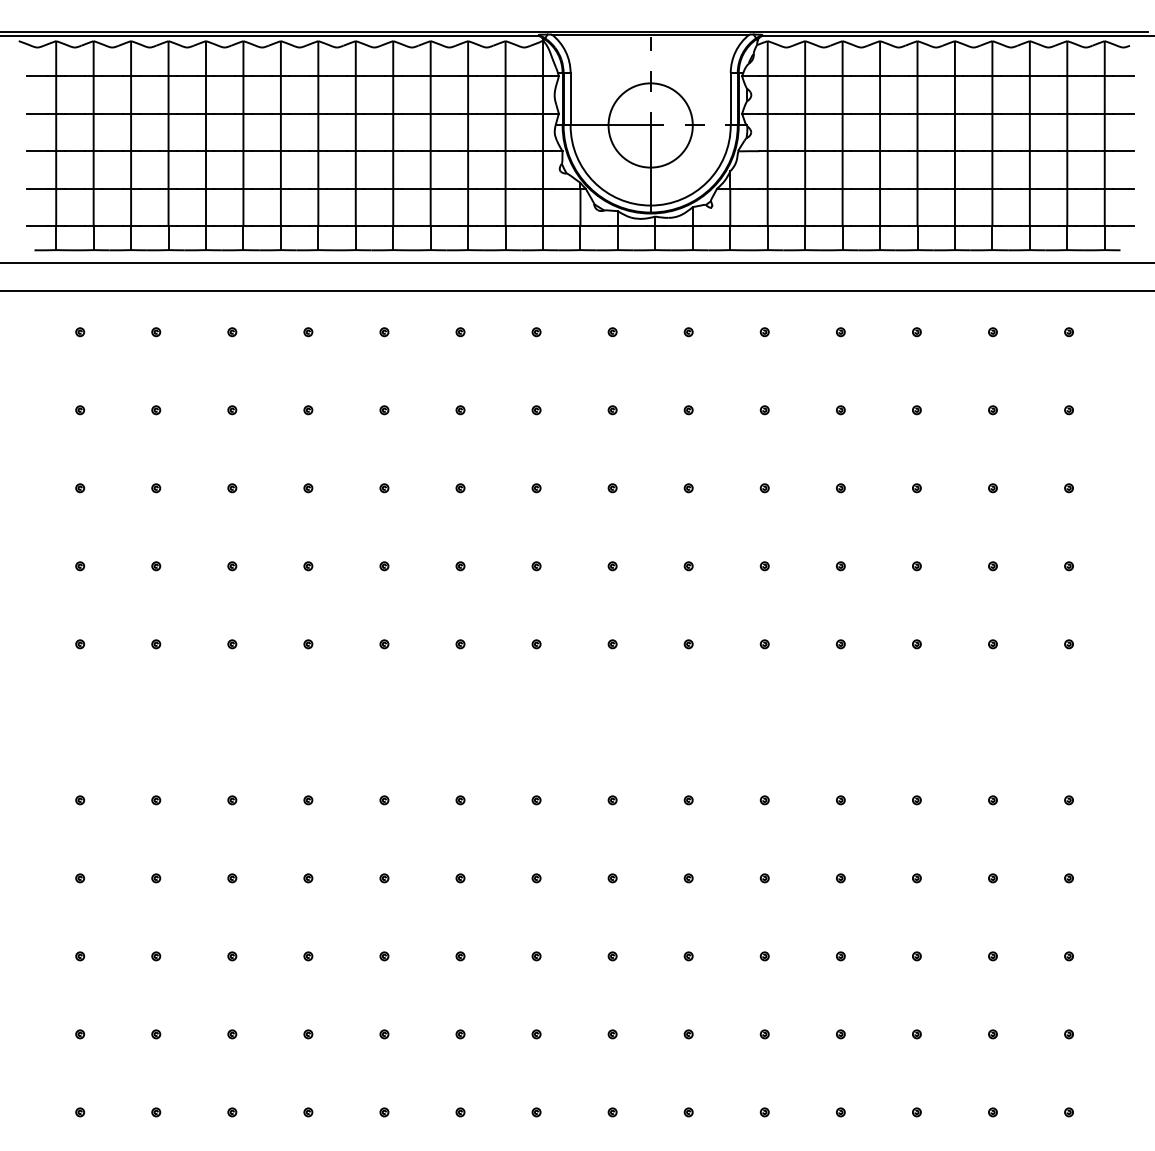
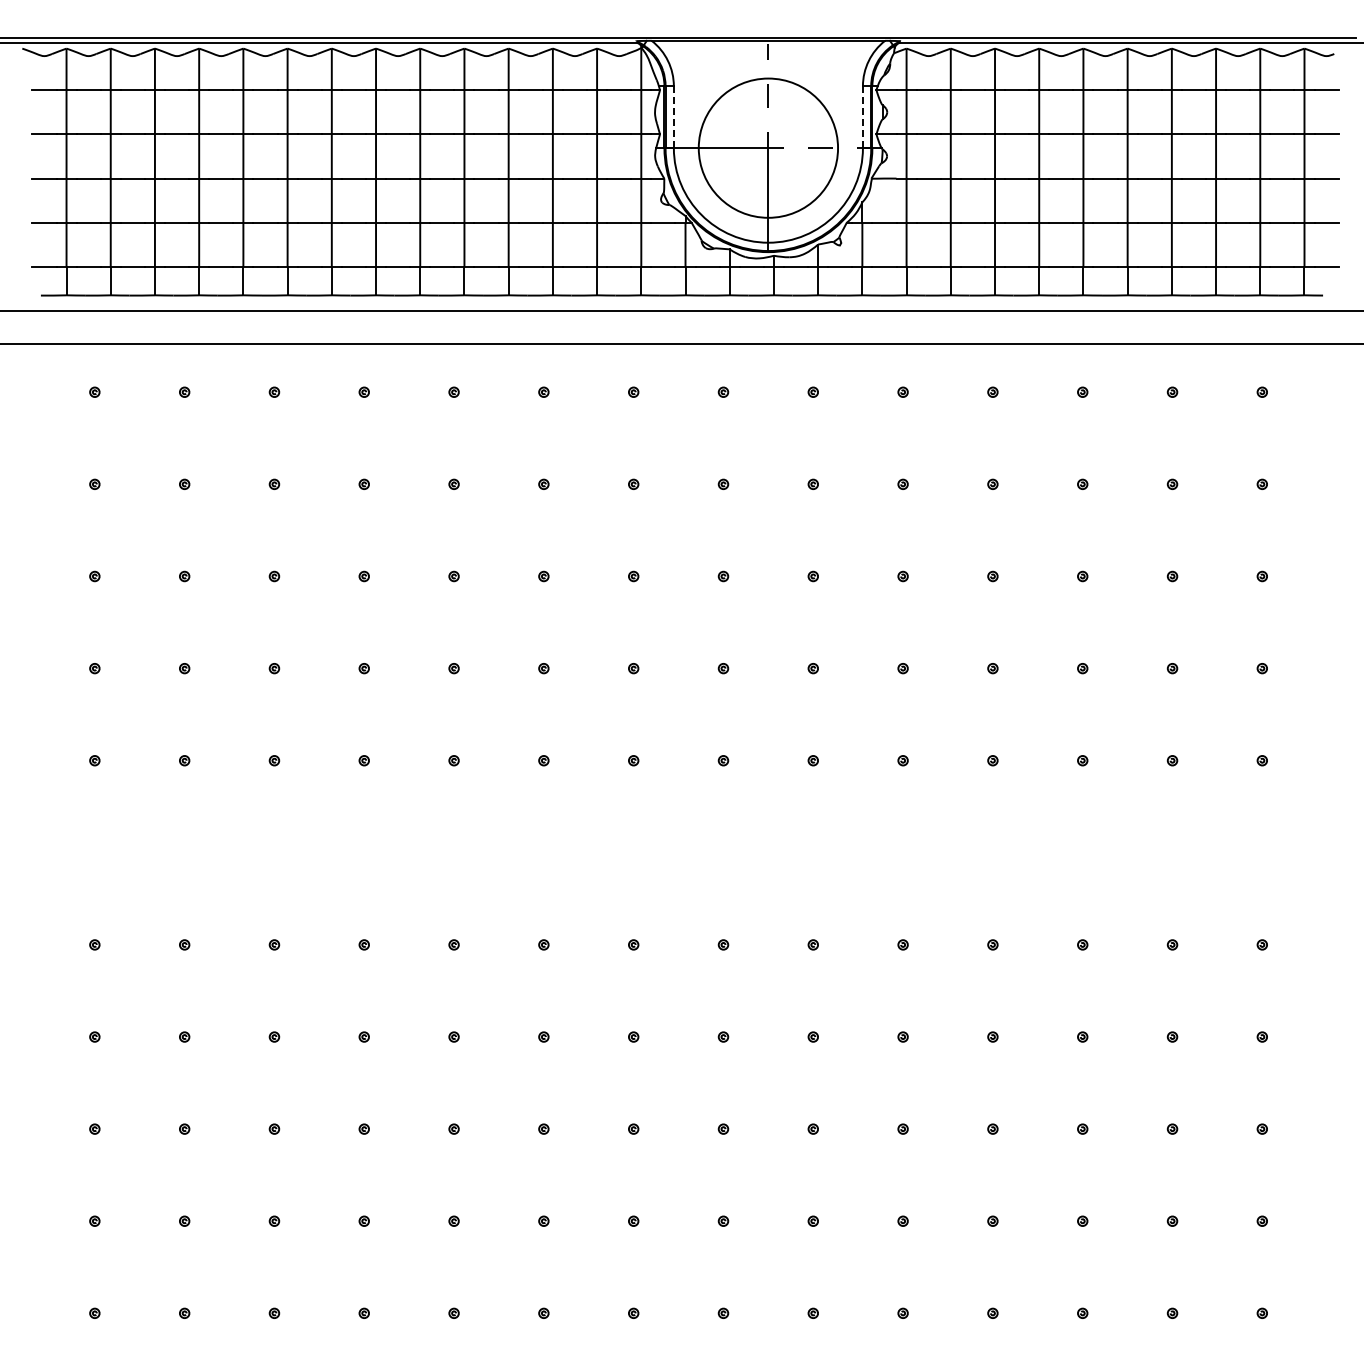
line: (570, 99) -> (673, 117), solid -> dashed
line: (730, 99) -> (862, 117), solid -> dashed
circle: (650, 124) -> (768, 147), size x1.4

